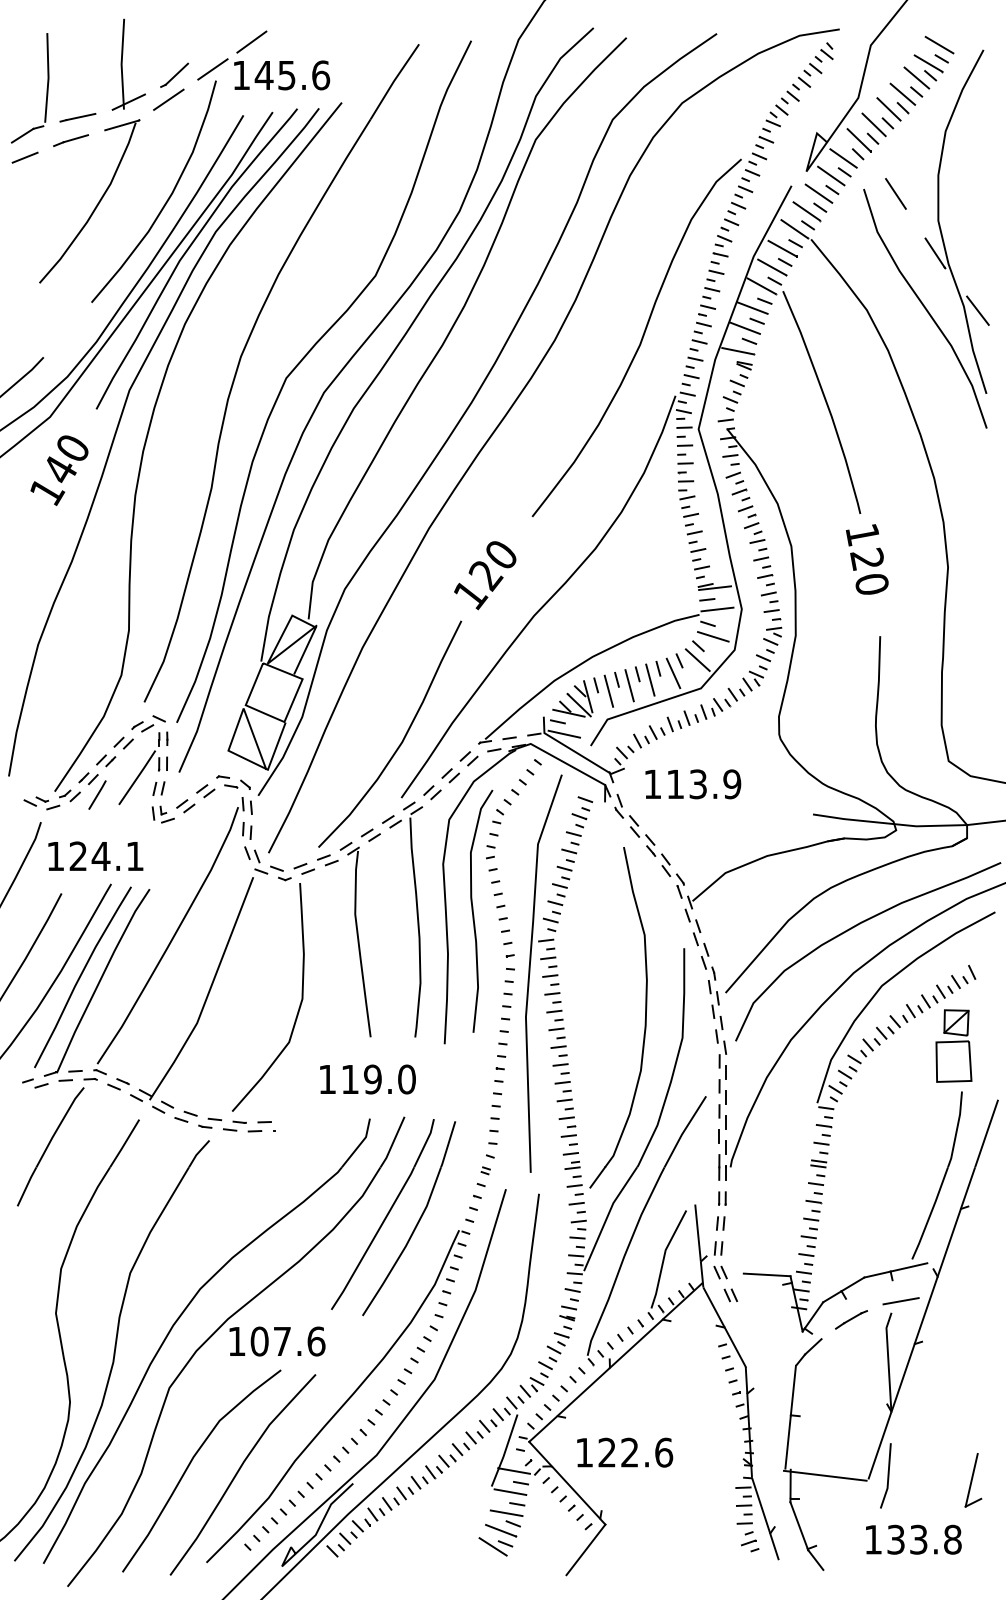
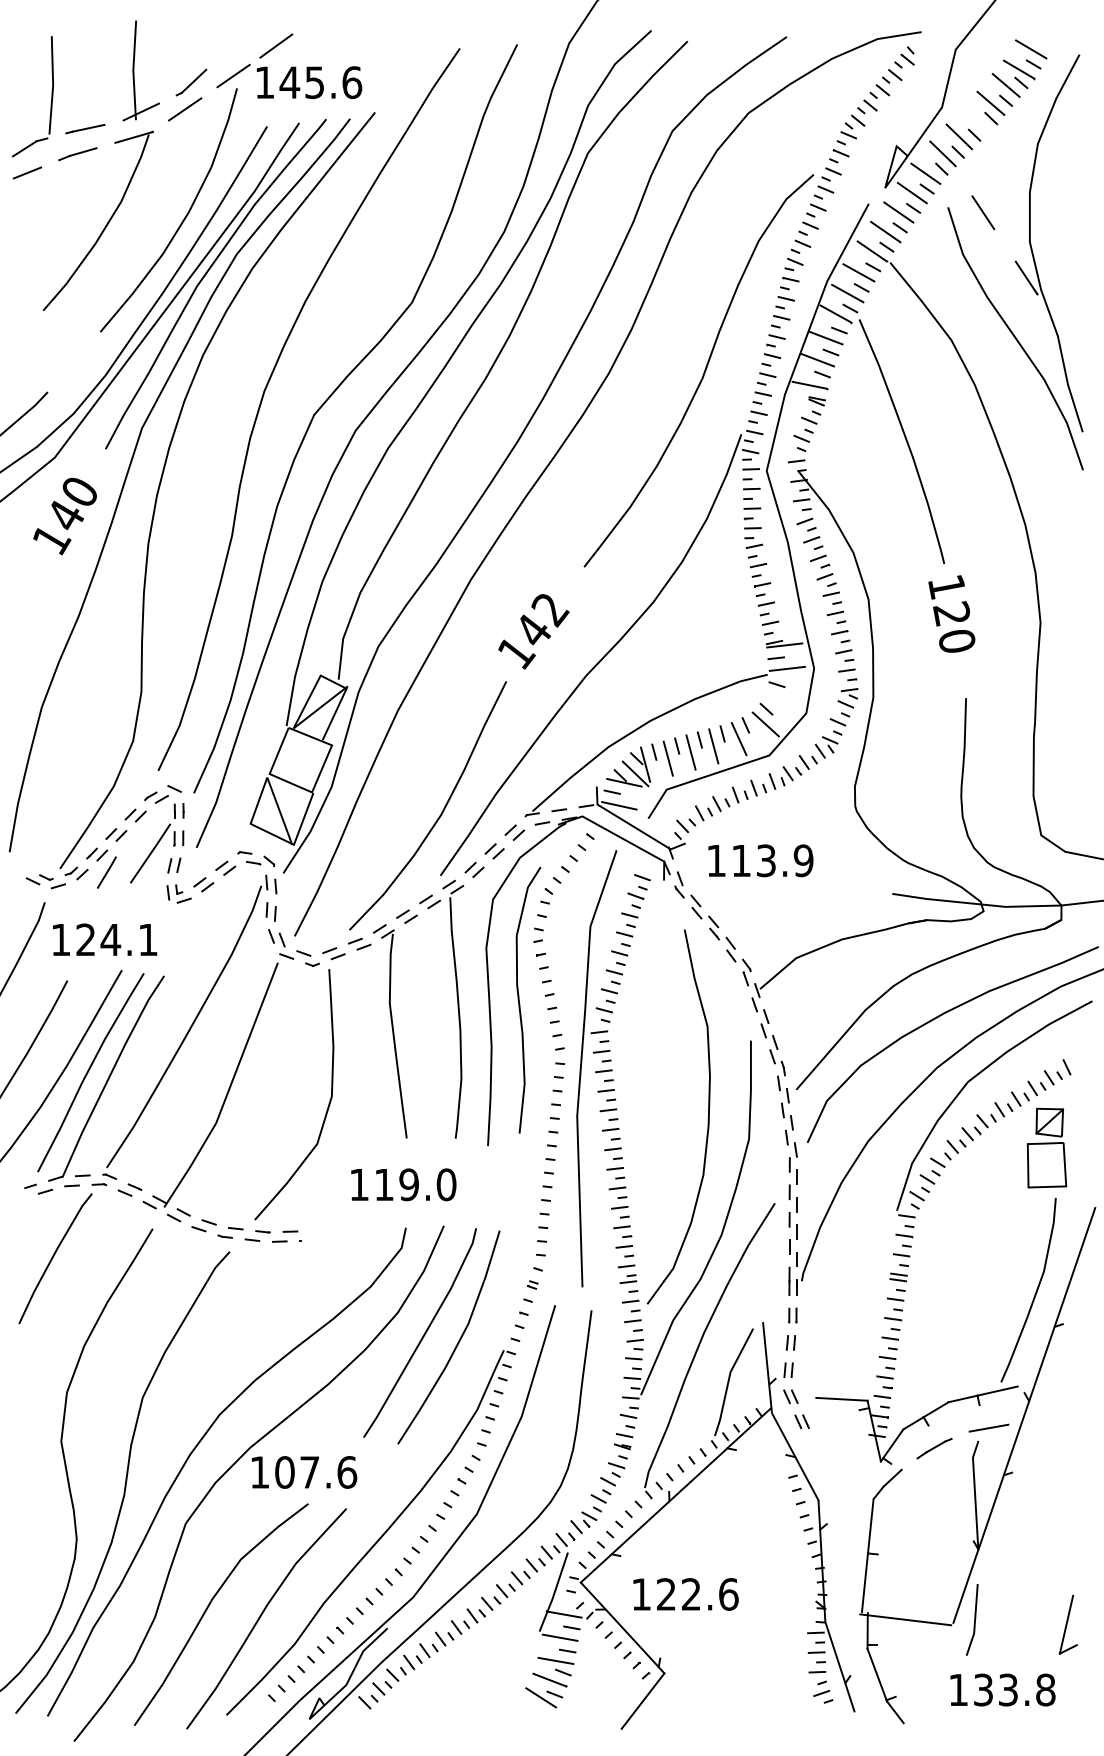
line: (888, 109) -> (975, 119), removed
line: (978, 310) -> (1073, 340), removed
text: (493, 566) -> (541, 621), 120 -> 142
line: (712, 636) -> (782, 698), removed

